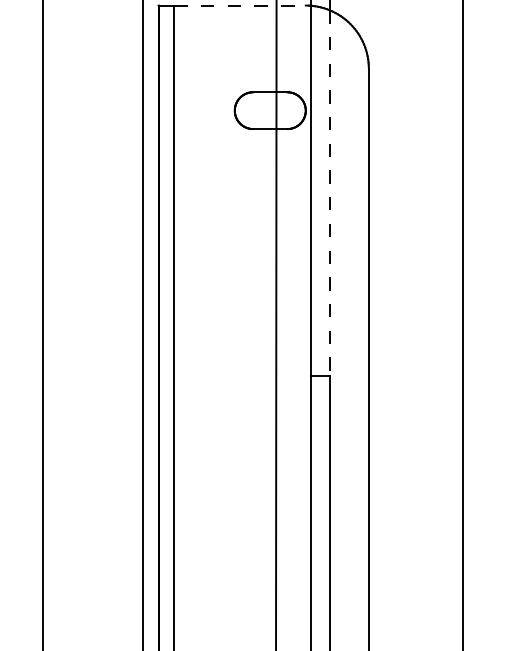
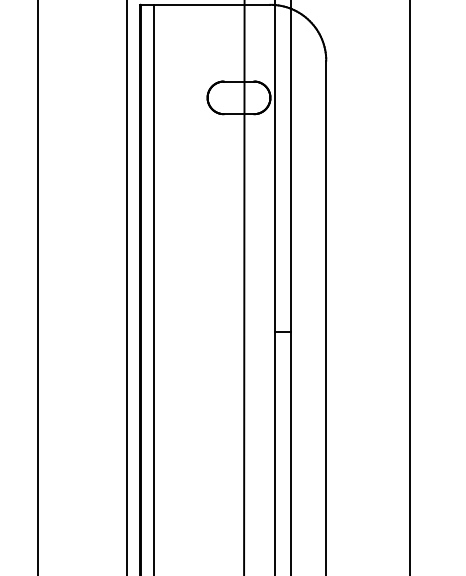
line: (240, 5) -> (212, 4), dashed -> solid
line: (329, 192) -> (291, 170), dashed -> solid

